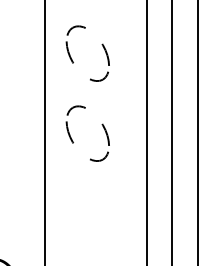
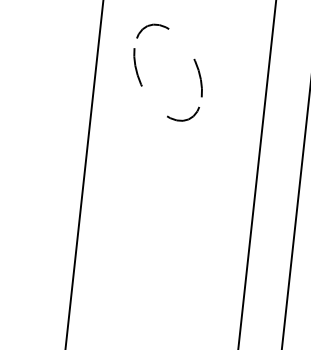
part: (73, 141) -> (127, 218), removed

